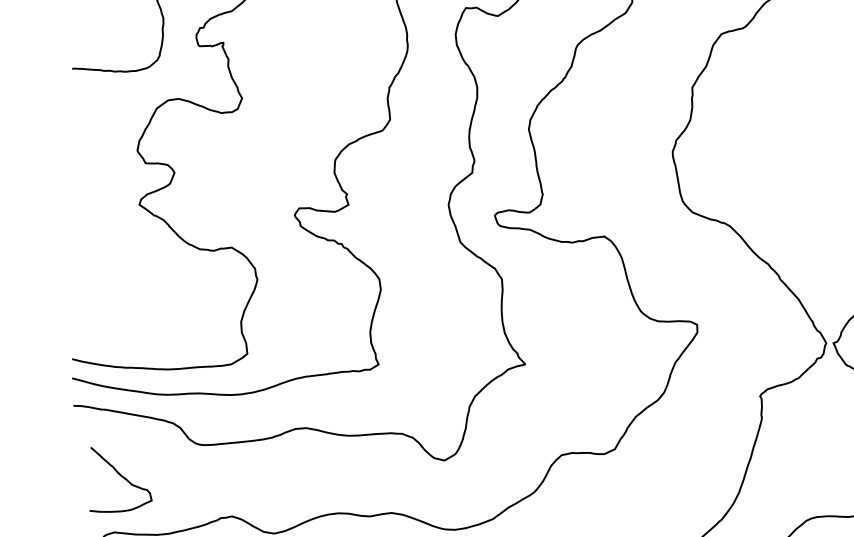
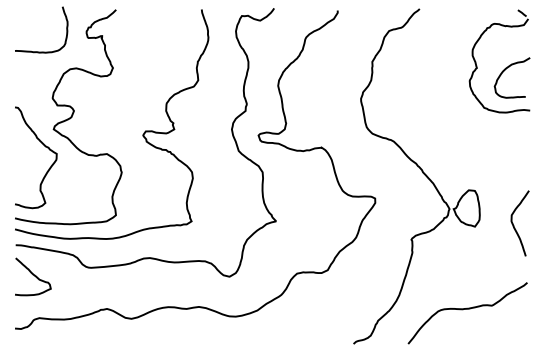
curve: (125, 236) -> (45, 147), added
curve: (121, 477) -> (33, 275), moved

